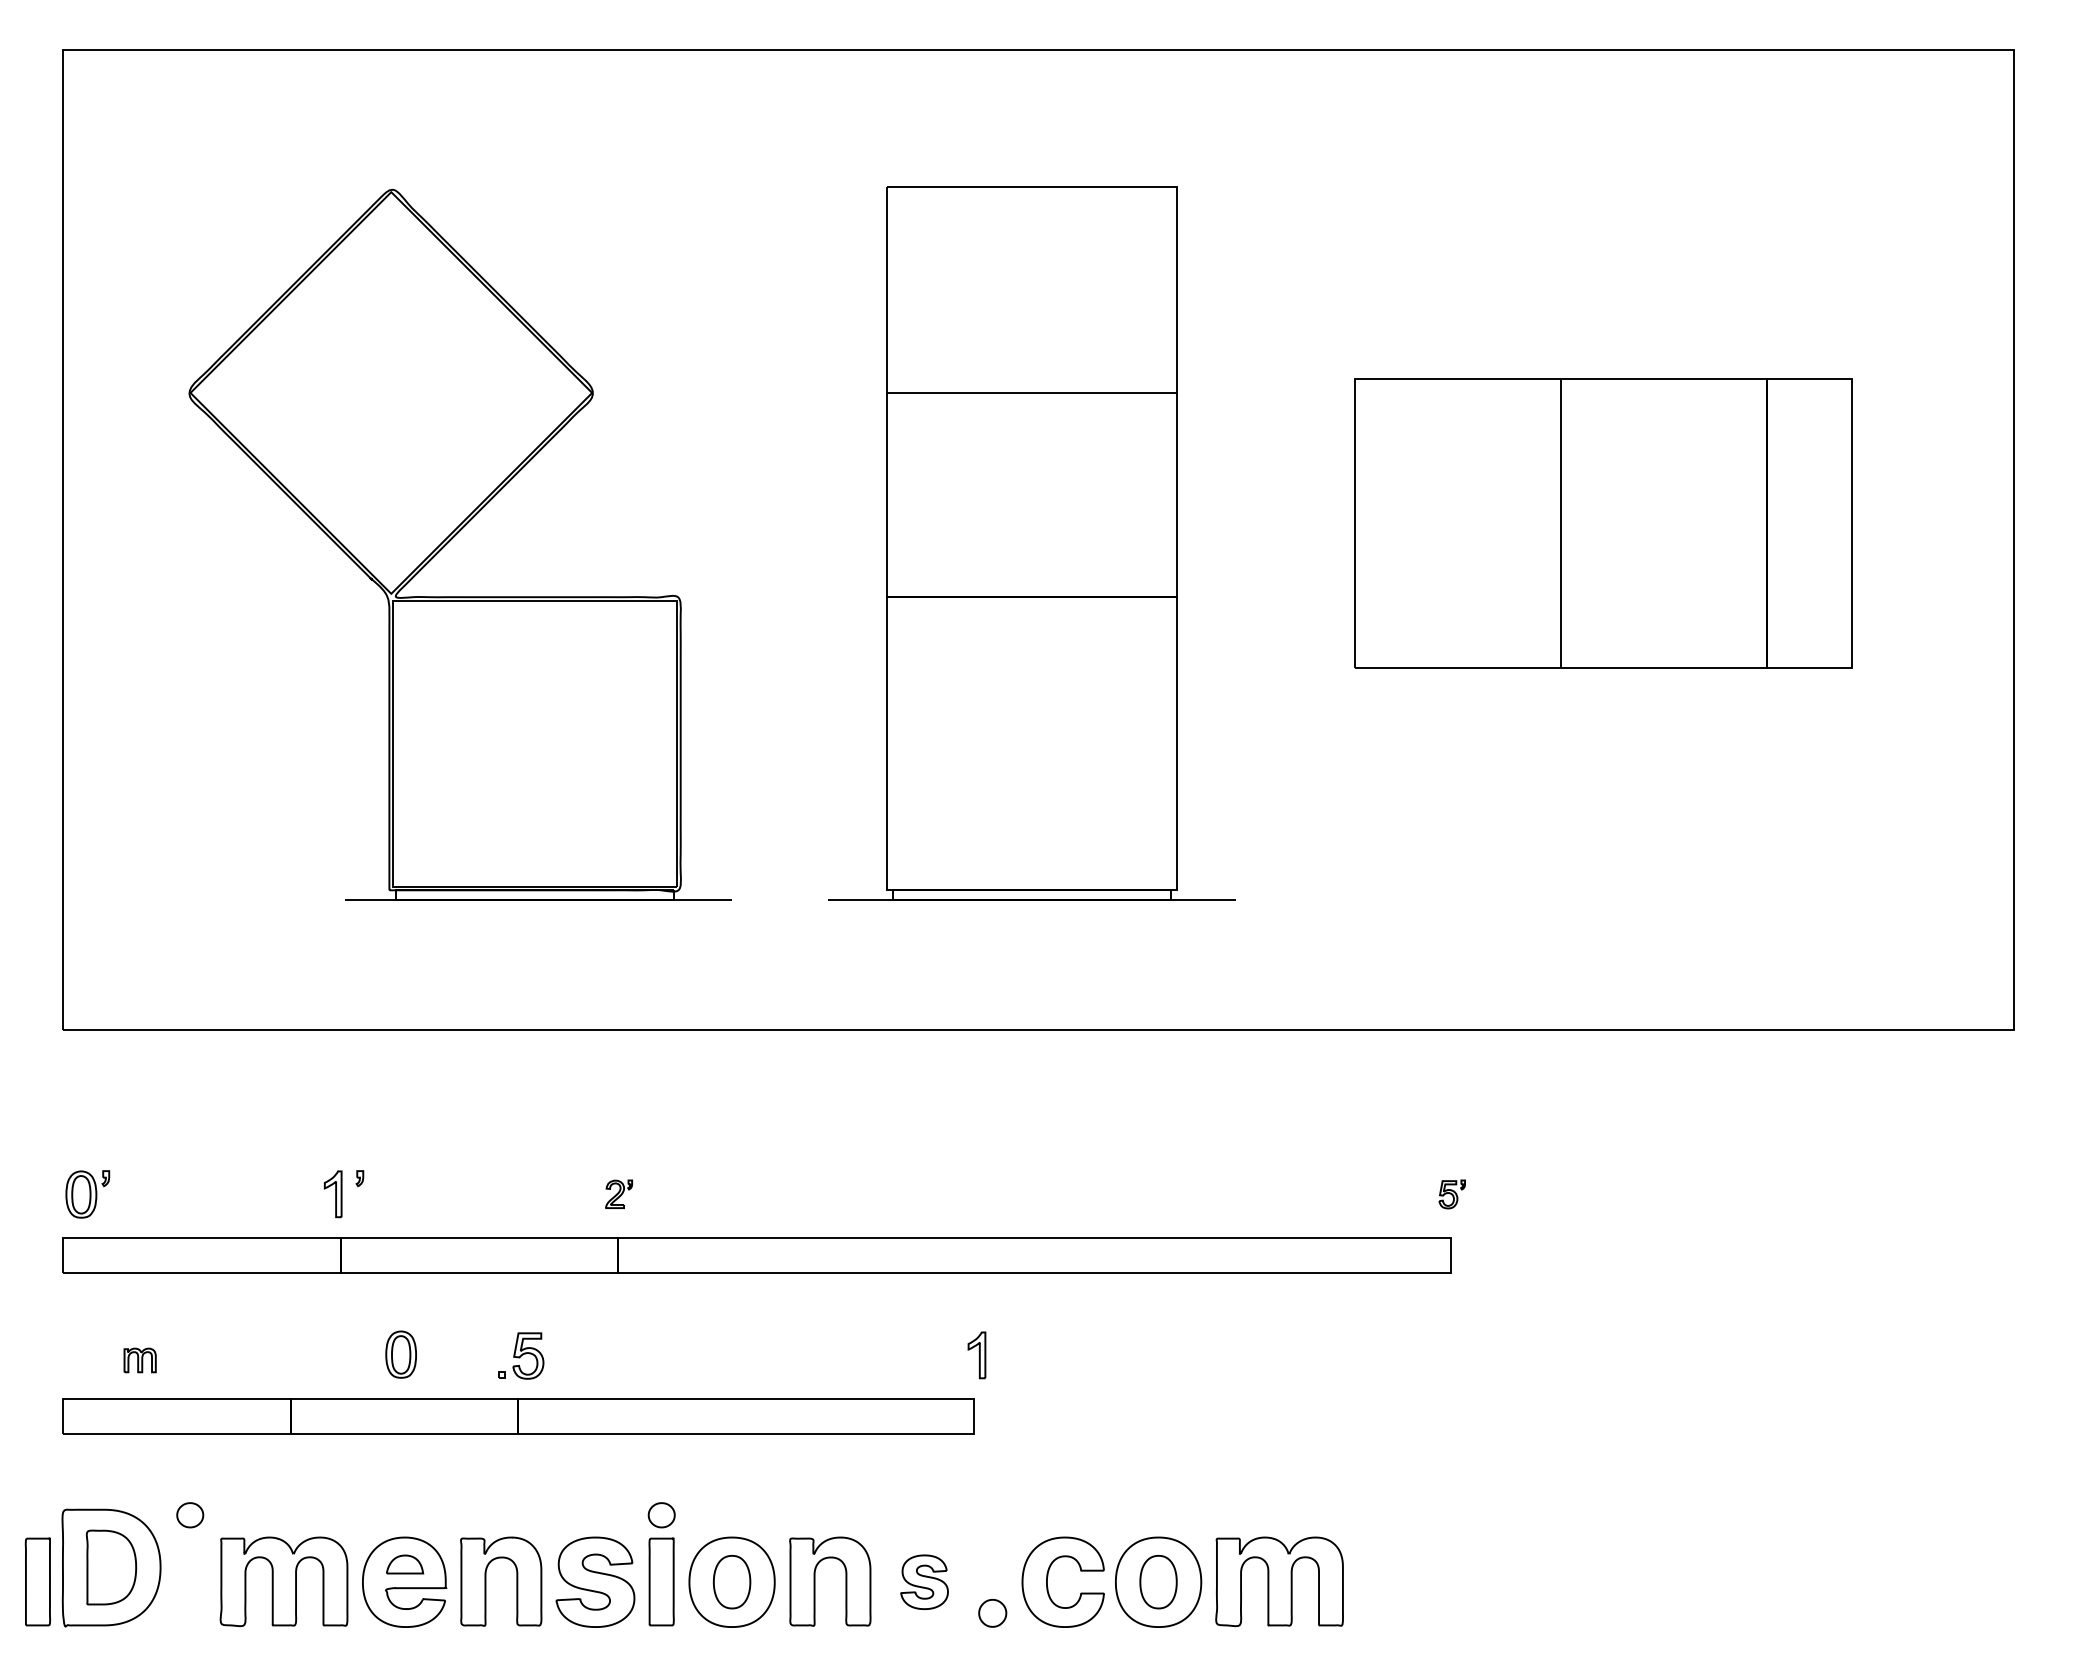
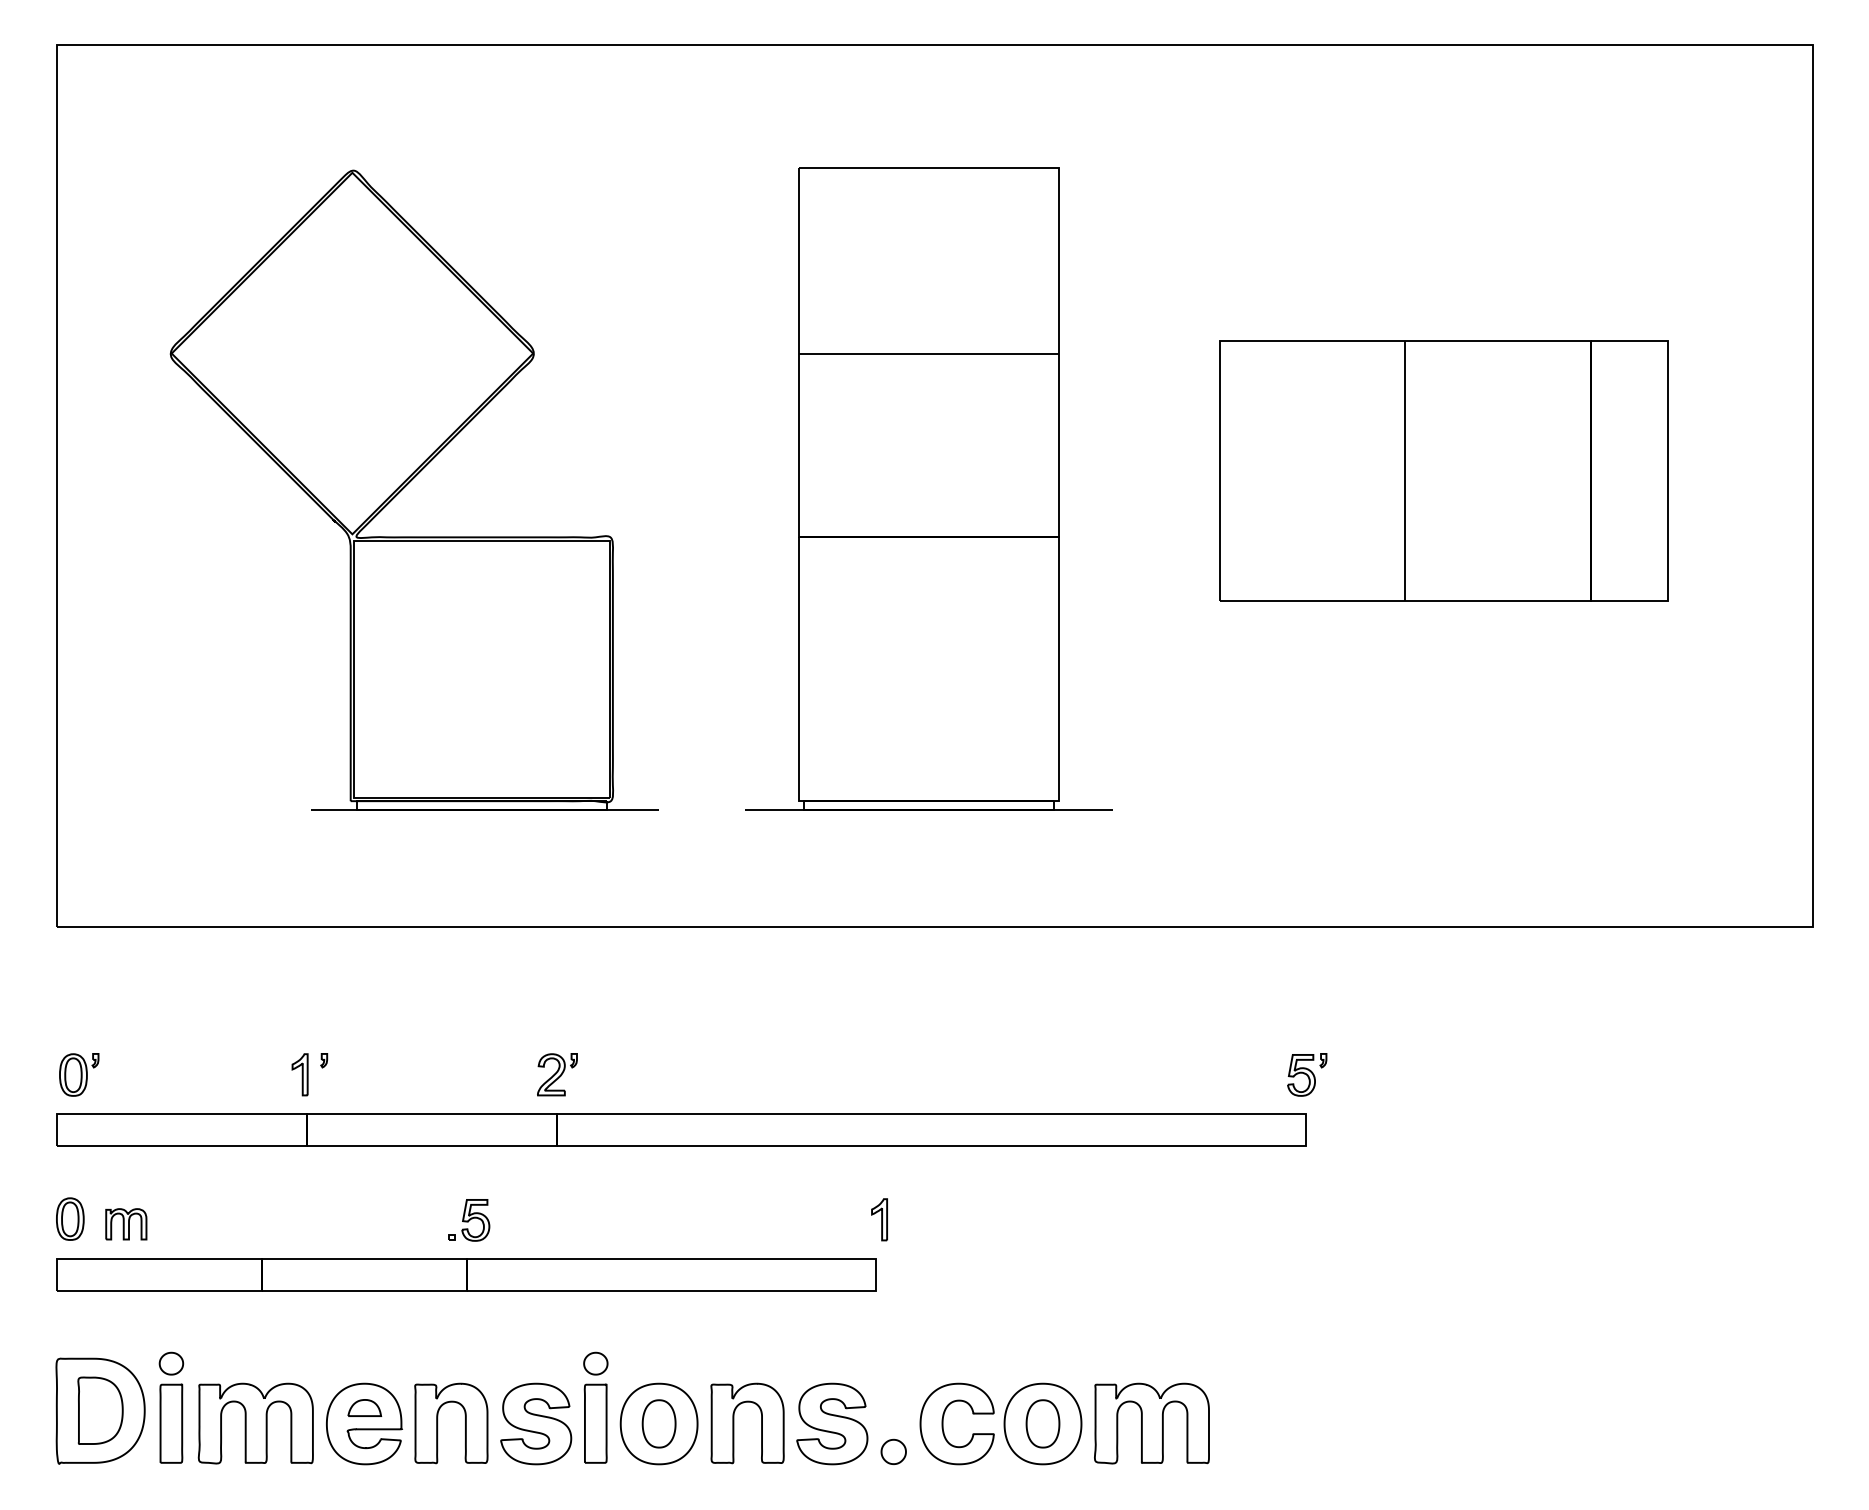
part: (619, 1193) -> (557, 1074), size x1.67
part: (1452, 1193) -> (1307, 1074), size x1.67
part: (401, 1353) -> (70, 1218), moved
part: (140, 1360) -> (126, 1224), size x1.43
part: (38, 1581) -> (171, 1423), moved
part: (924, 1581) -> (832, 1423), size x1.67

